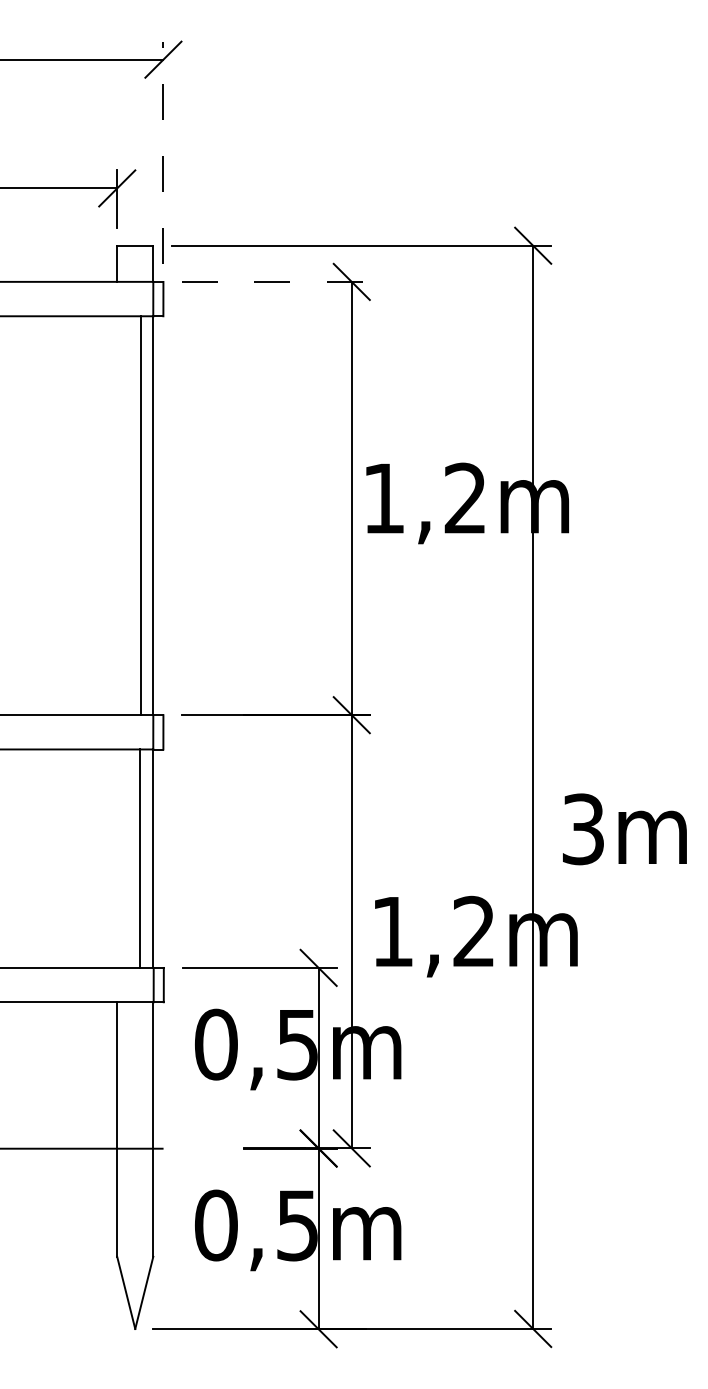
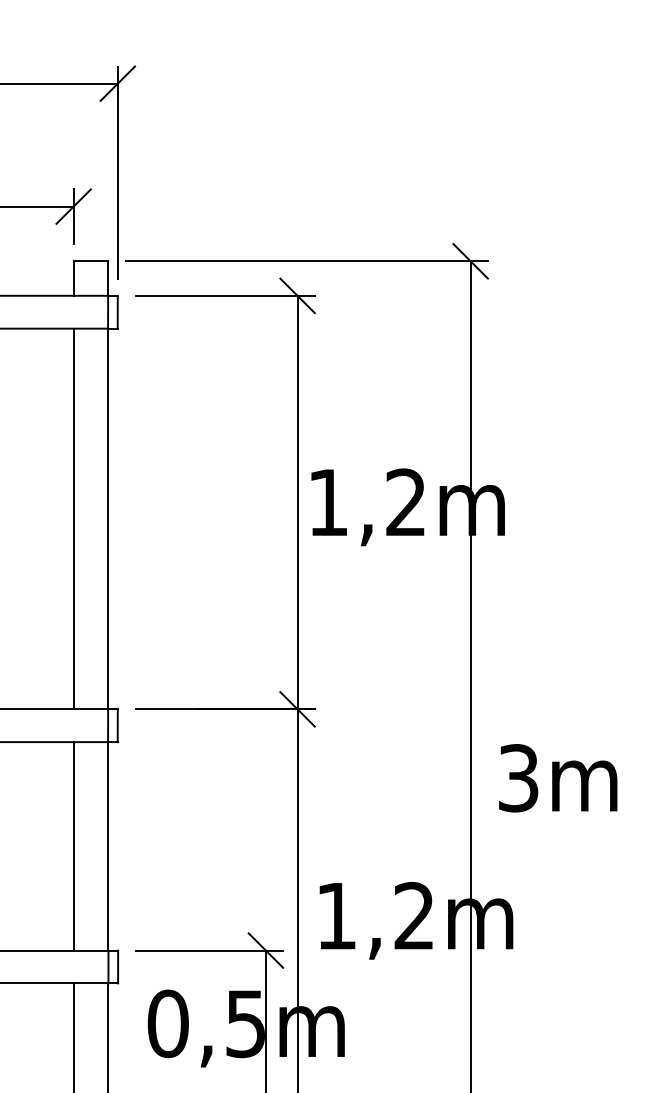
line: (163, 152) -> (117, 172), dashed -> solid
line: (275, 281) -> (224, 295), dashed -> solid
line: (141, 515) -> (73, 518), moved
text: (624, 829) -> (557, 778), moved
line: (140, 858) -> (73, 846), moved

